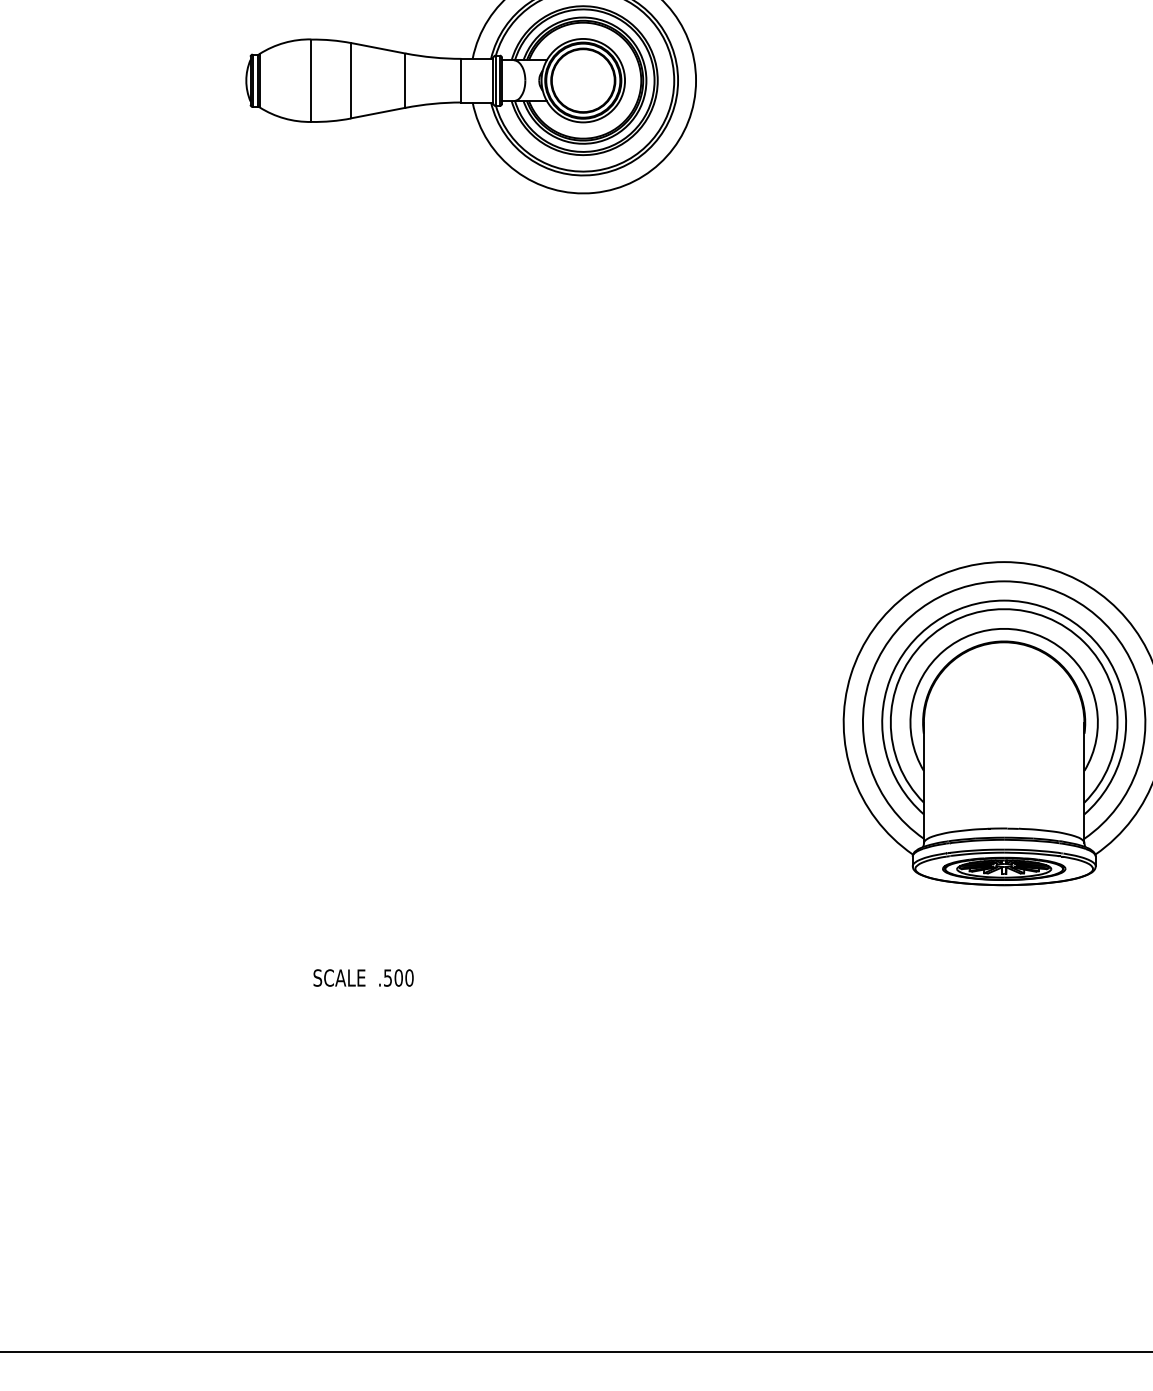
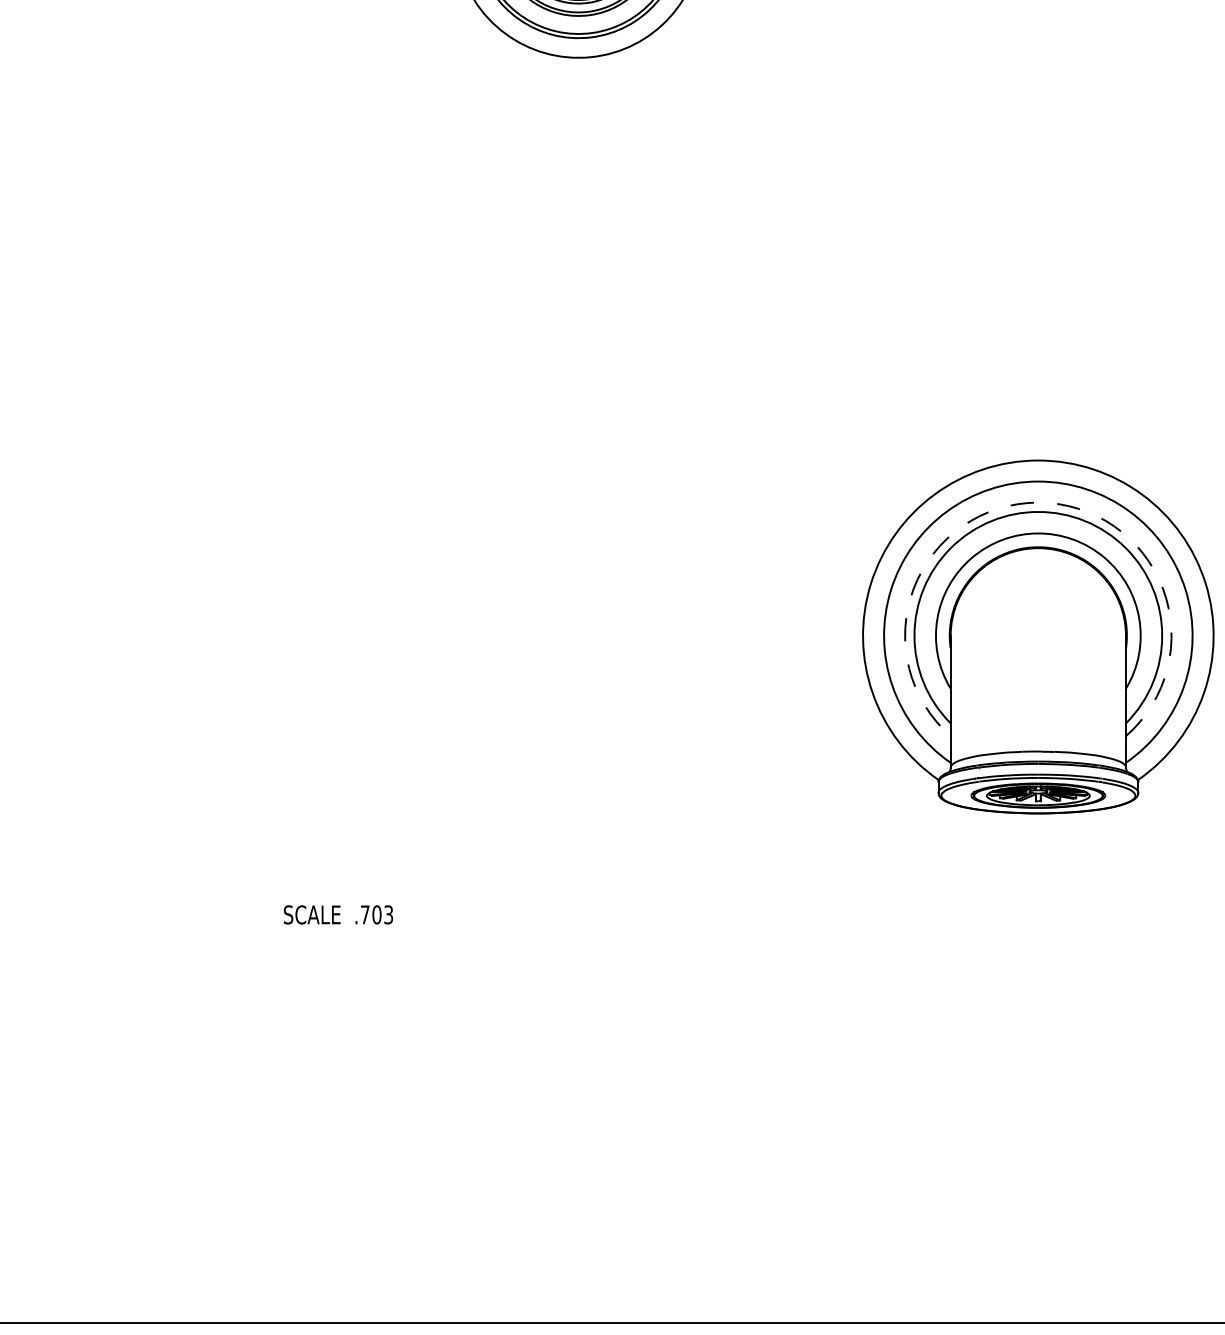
arc: (1004, 600) -> (1038, 502), solid -> dashed
text: (398, 977) -> (376, 914), .500 -> .703

